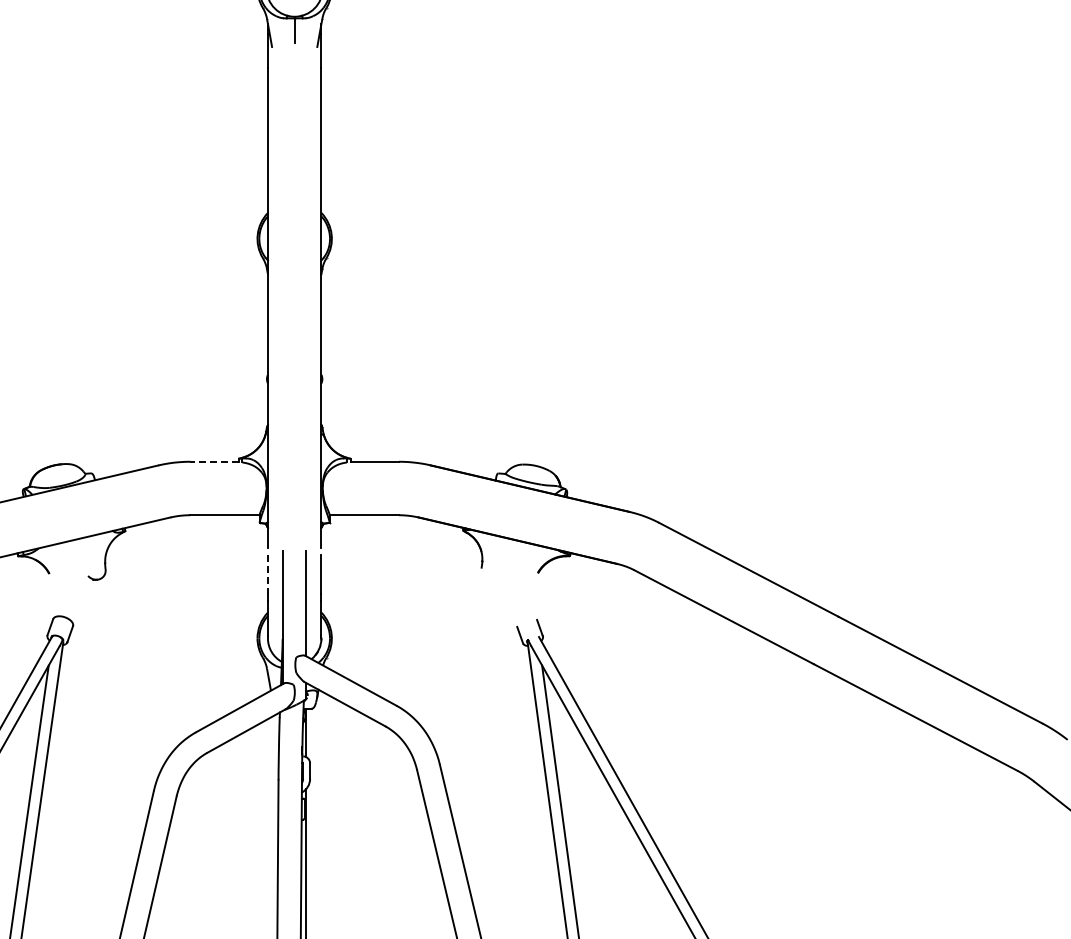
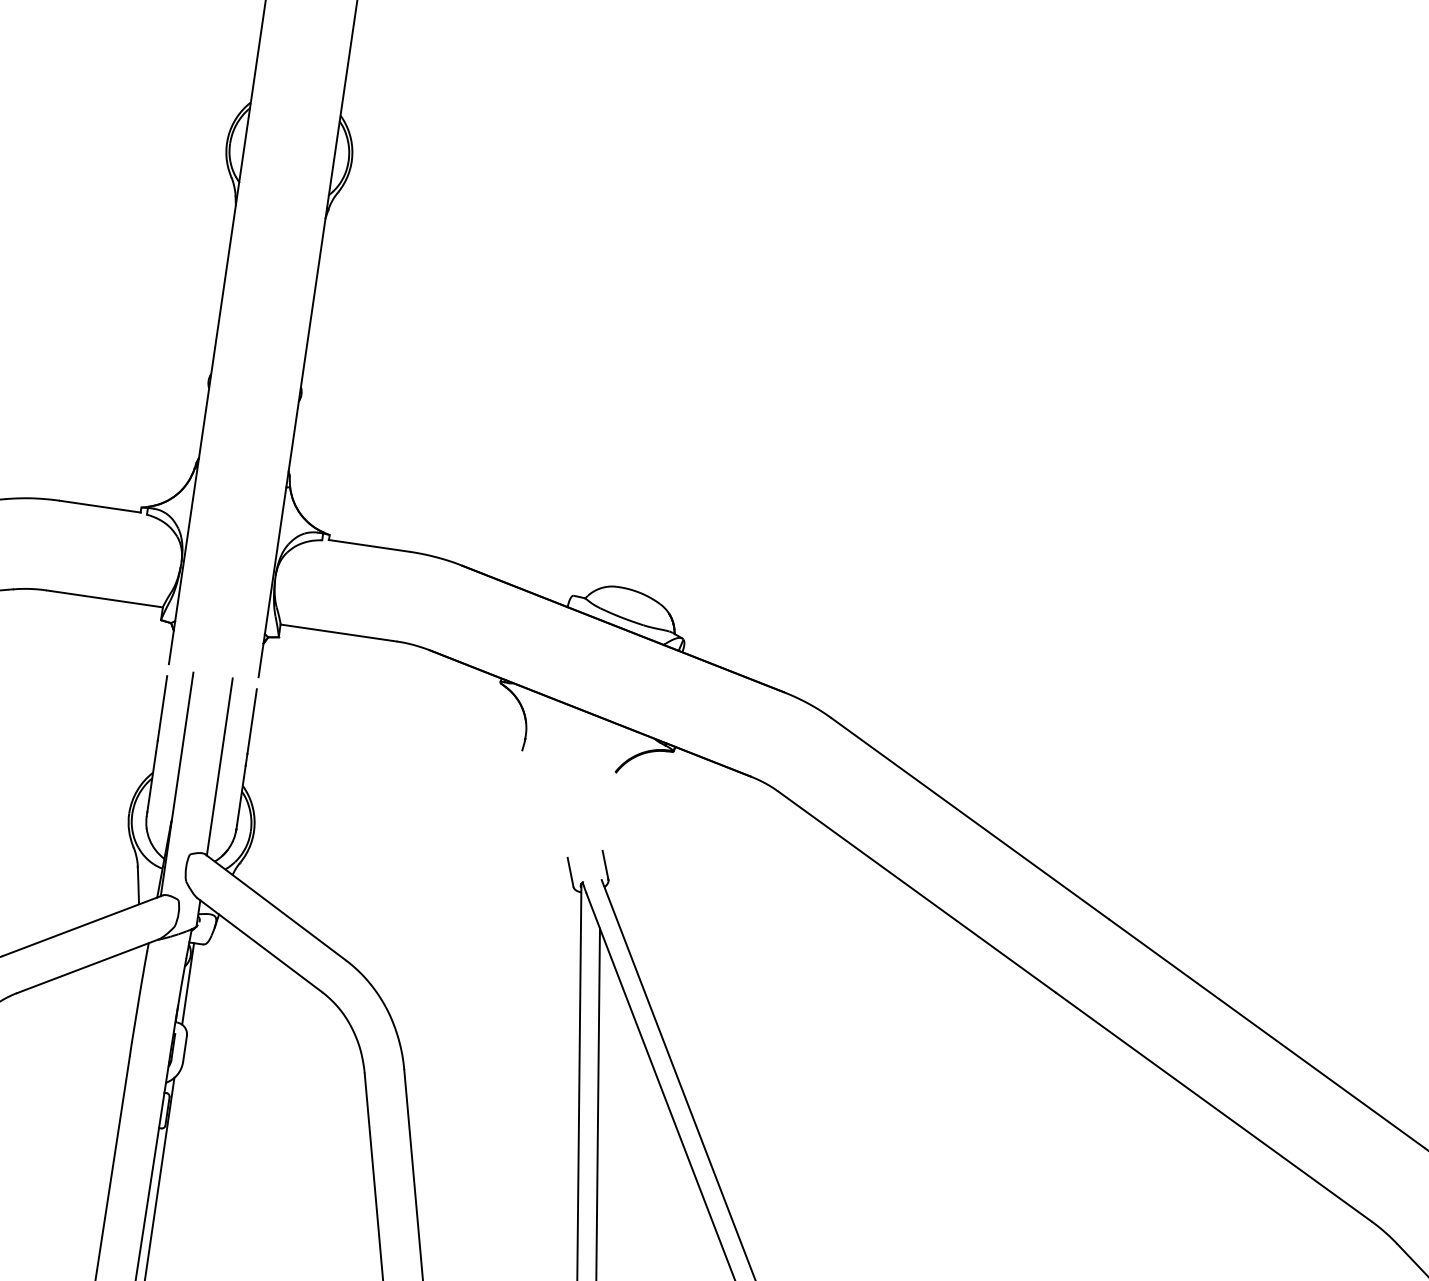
line: (214, 461) -> (100, 506), dashed -> solid
line: (267, 574) -> (161, 708), dashed -> solid

